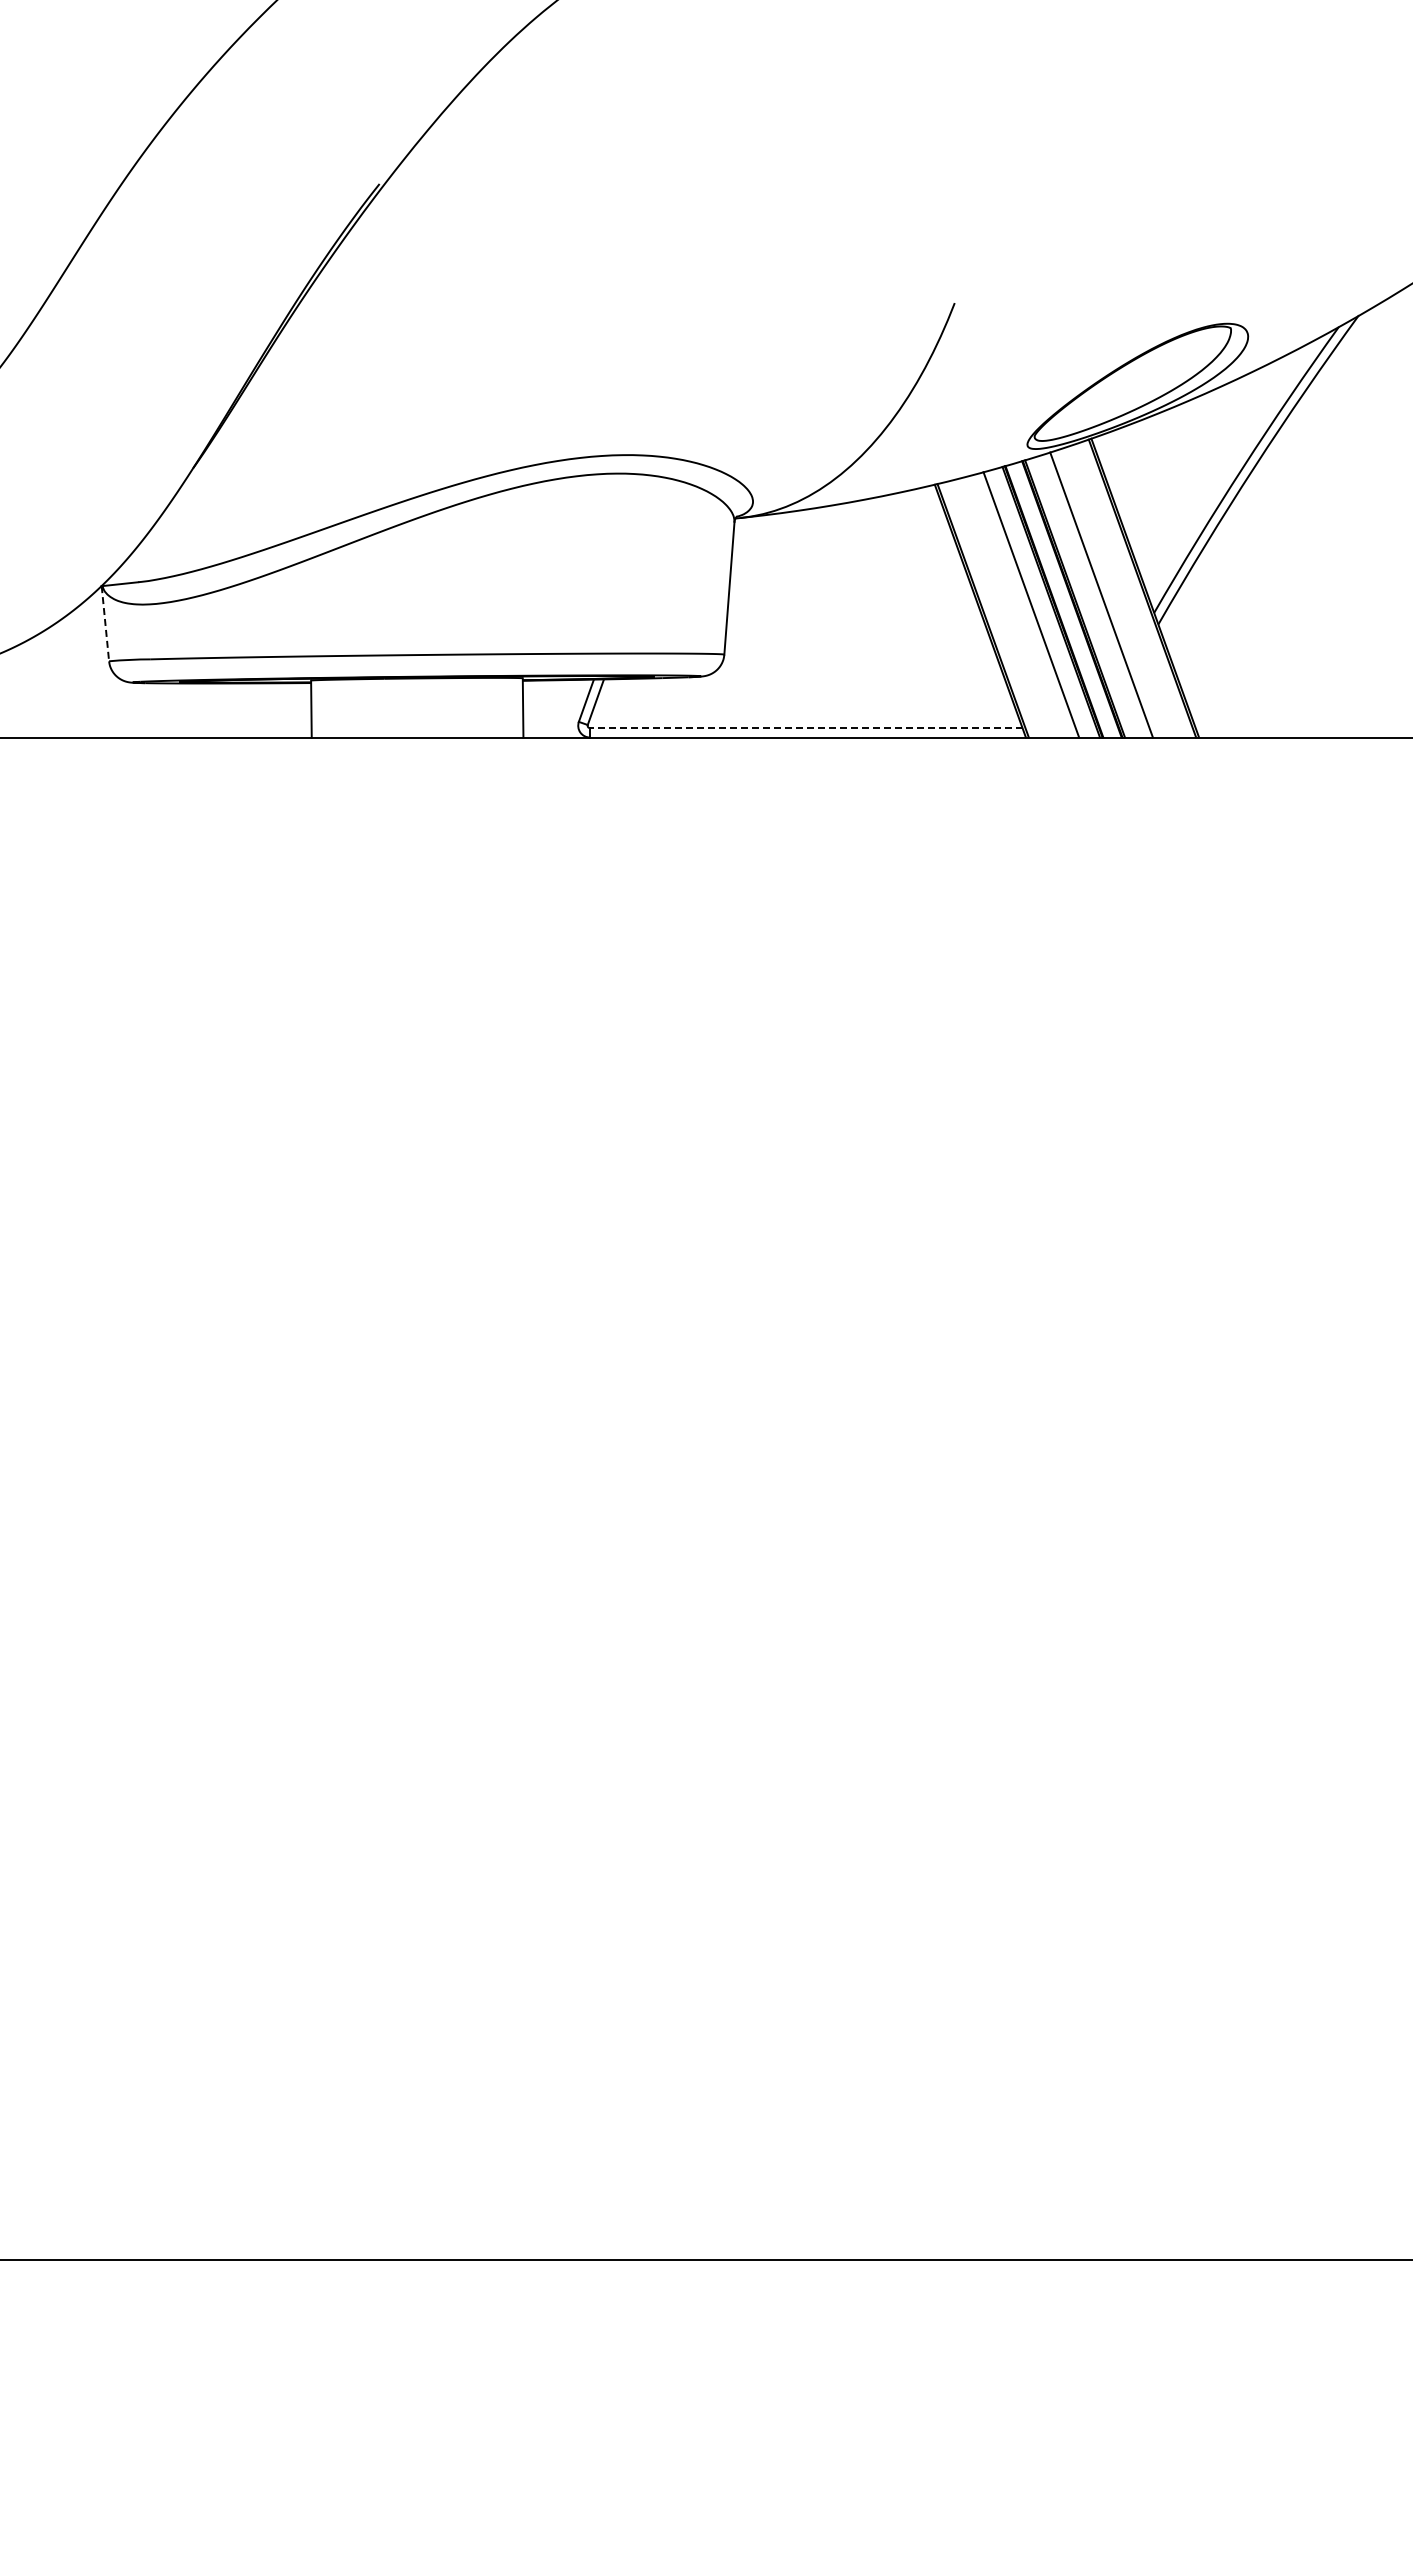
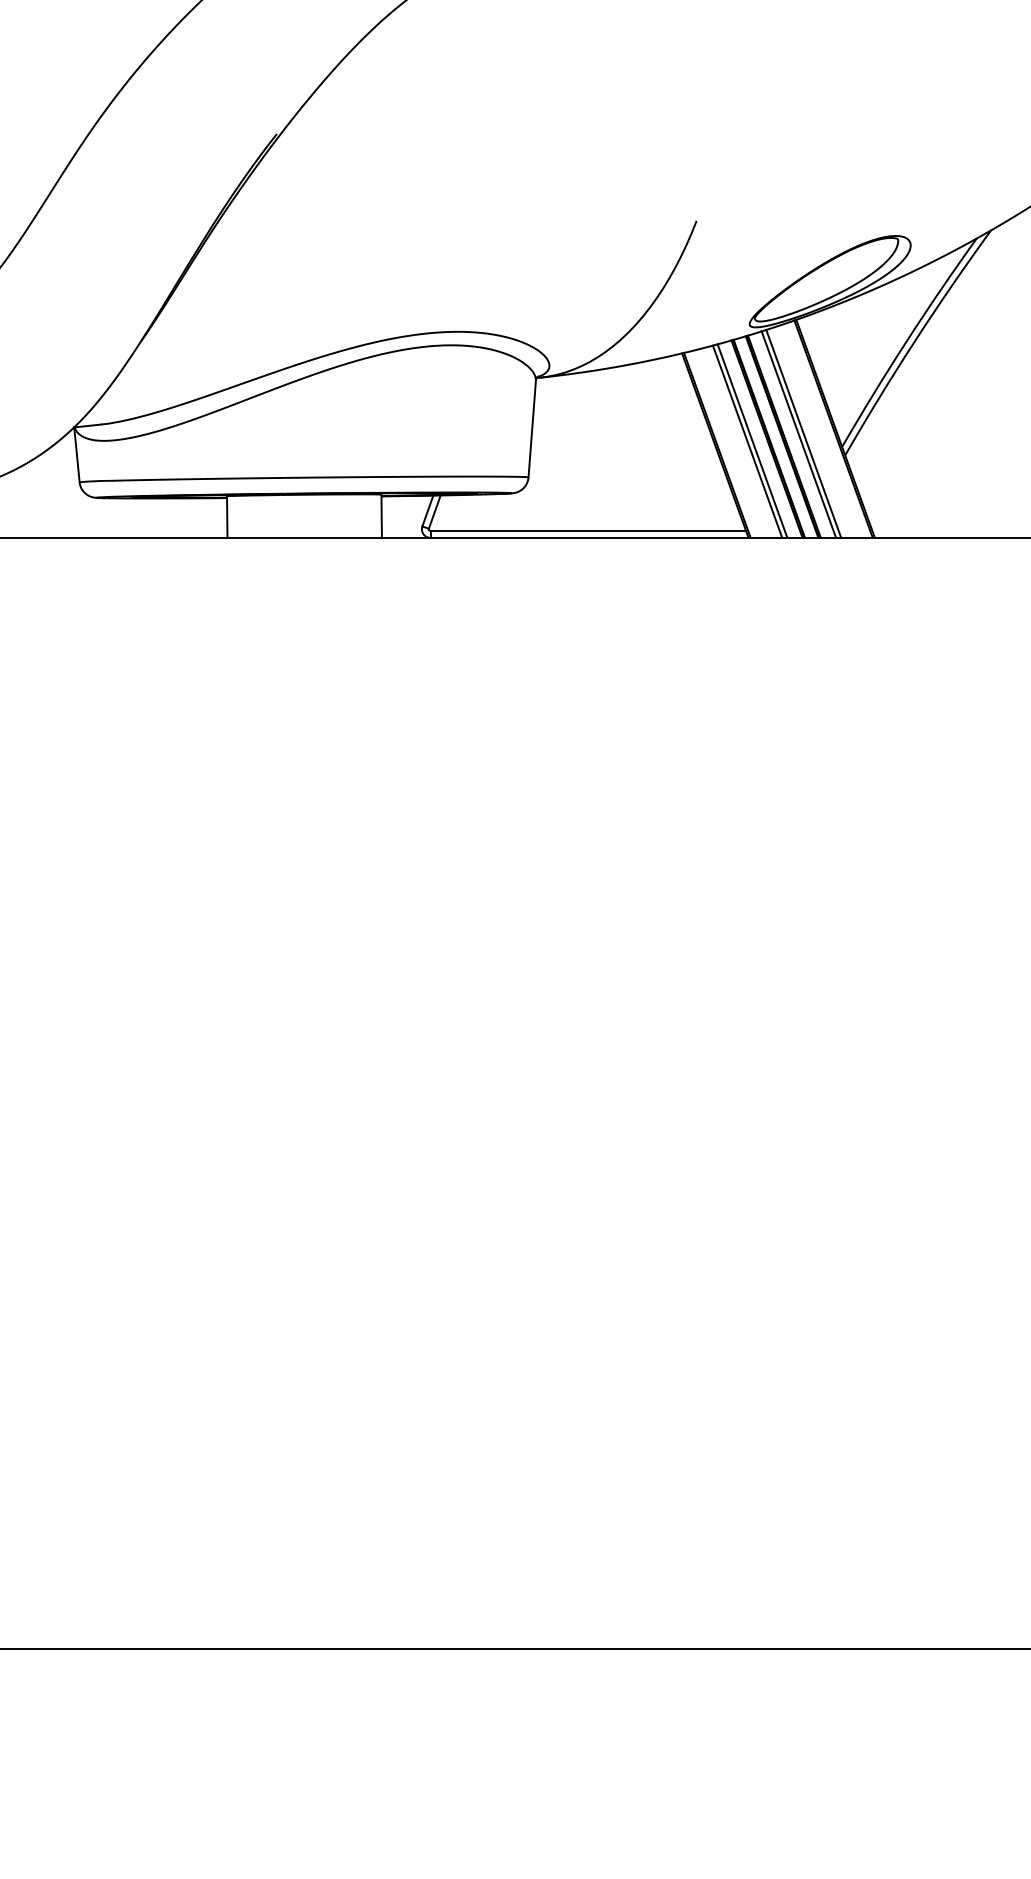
line: (1094, 595) -> (798, 434), added
line: (1024, 605) -> (747, 441), added
line: (105, 623) -> (77, 454), dashed -> solid
line: (805, 728) -> (587, 531), dashed -> solid

